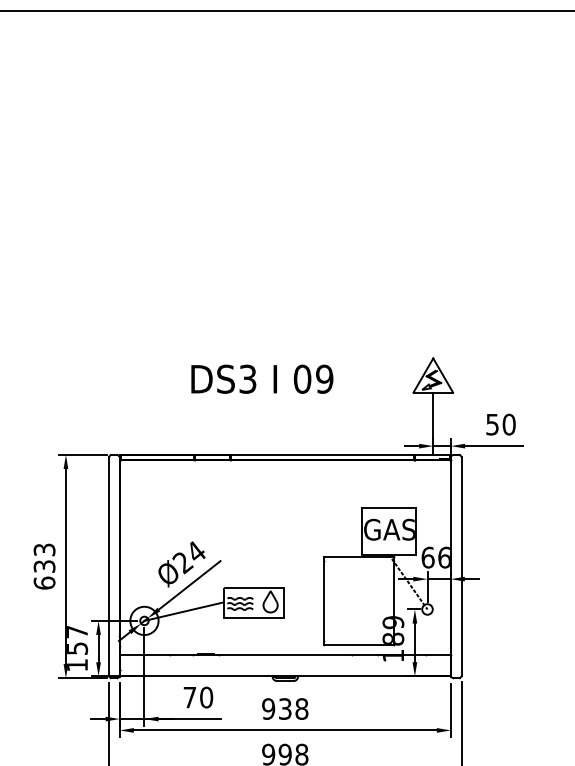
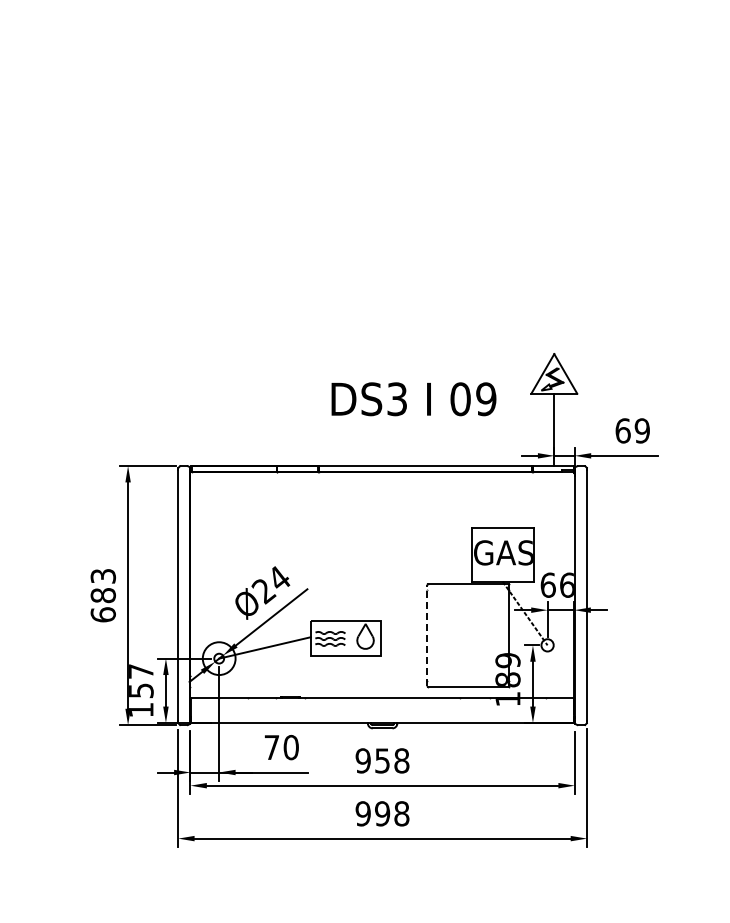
text: (261, 379) -> (413, 399), moved
text: (500, 424) -> (632, 430), 50 -> 69
text: (43, 566) -> (102, 595), 633 -> 683
line: (324, 600) -> (427, 635), solid -> dashed
text: (285, 708) -> (382, 760), 938 -> 958

